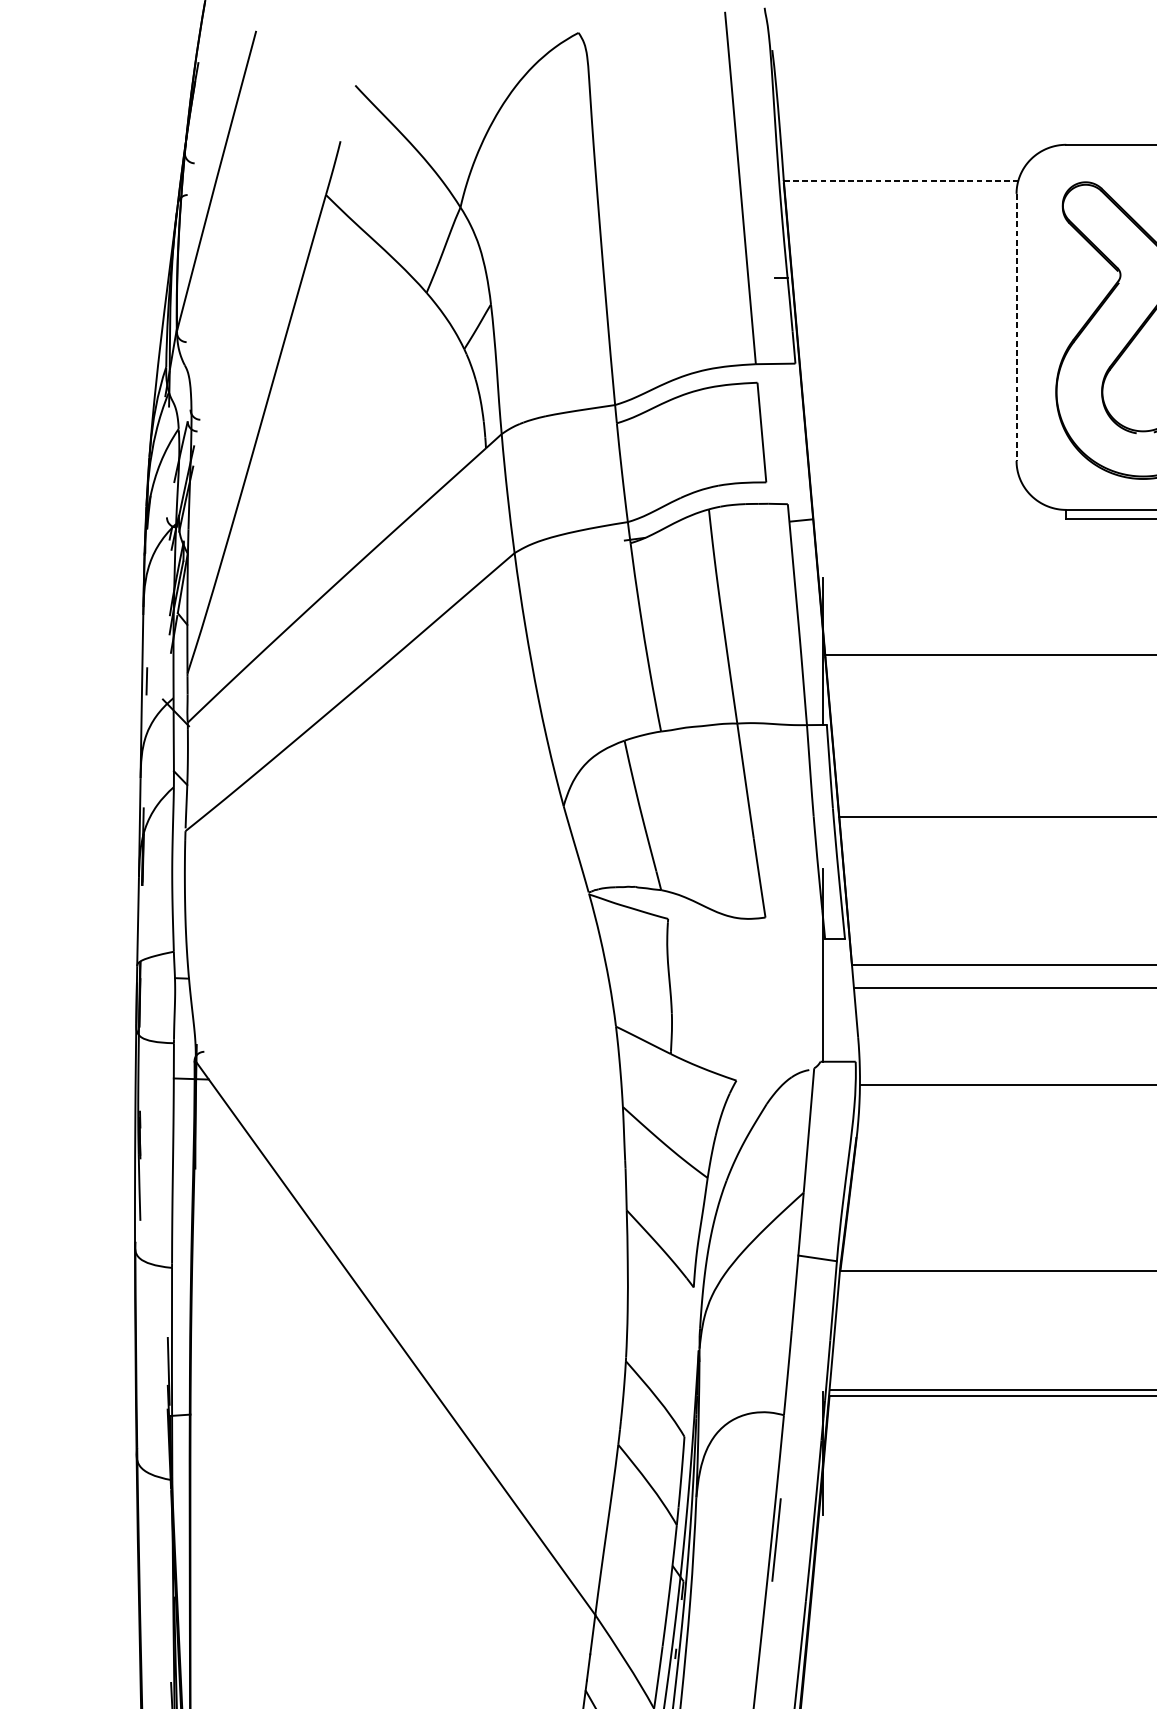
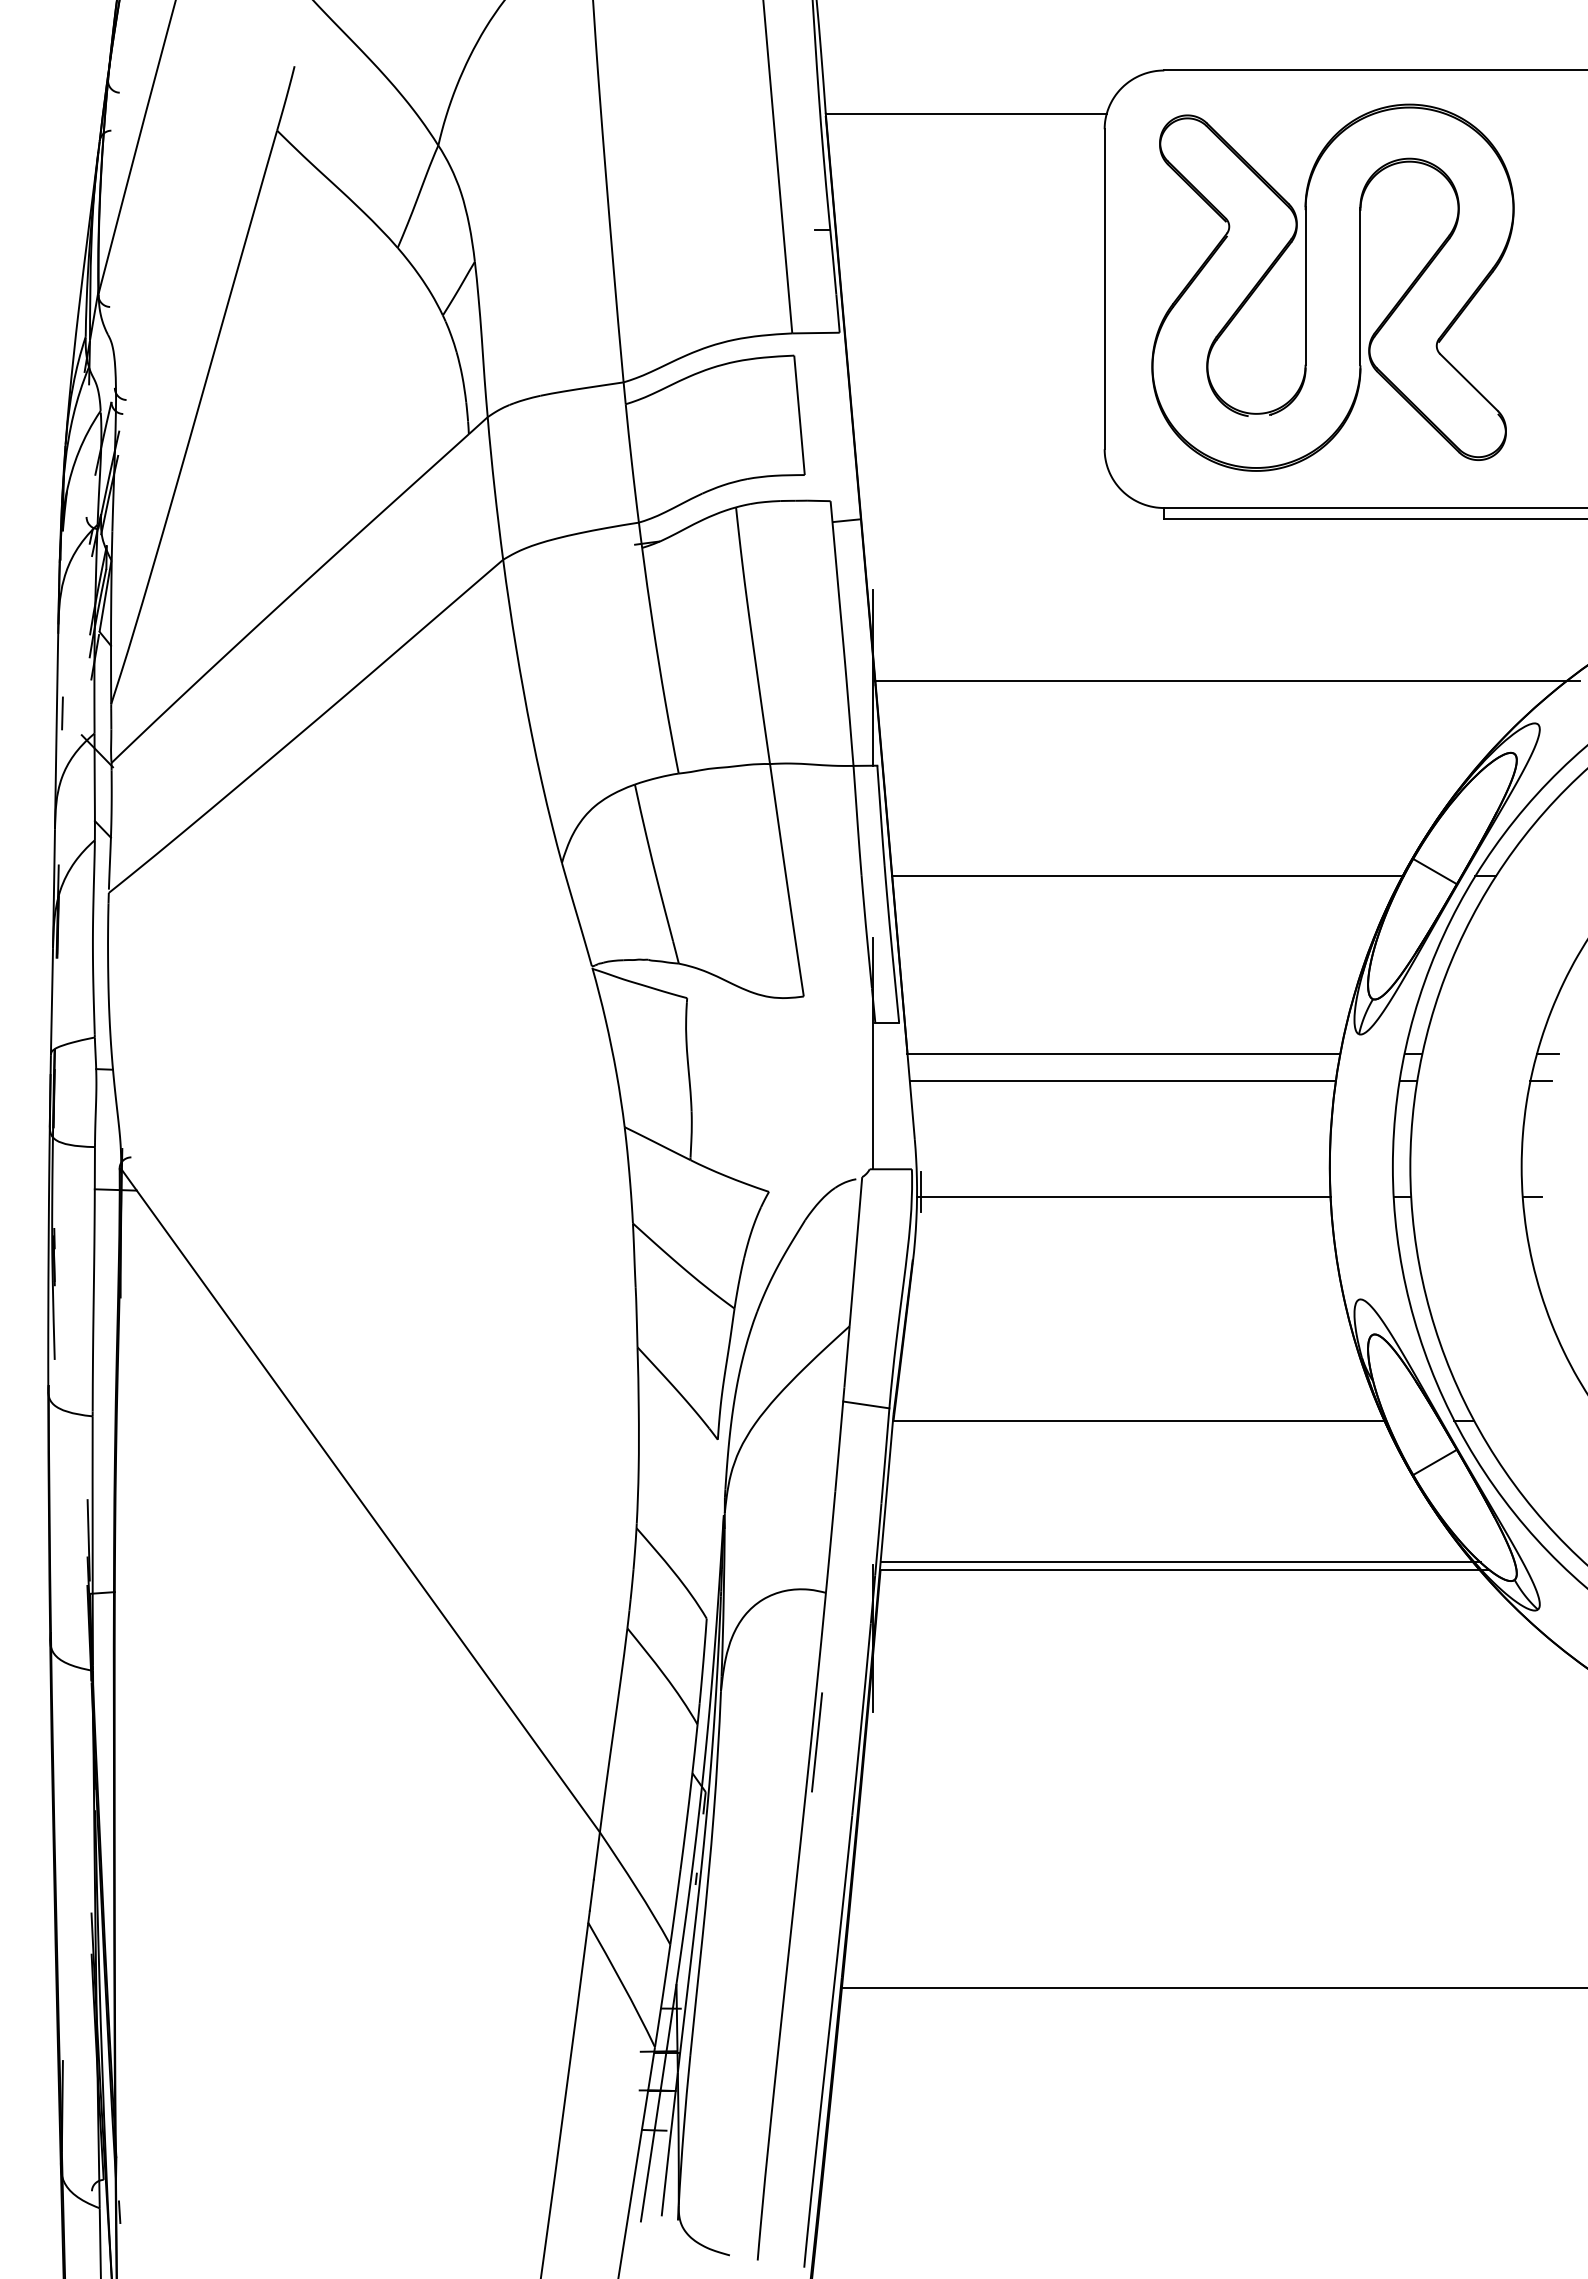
line: (901, 180) -> (966, 113), dashed -> solid
line: (1016, 327) -> (1104, 289), dashed -> solid
line: (862, 1080) -> (920, 1191), added

